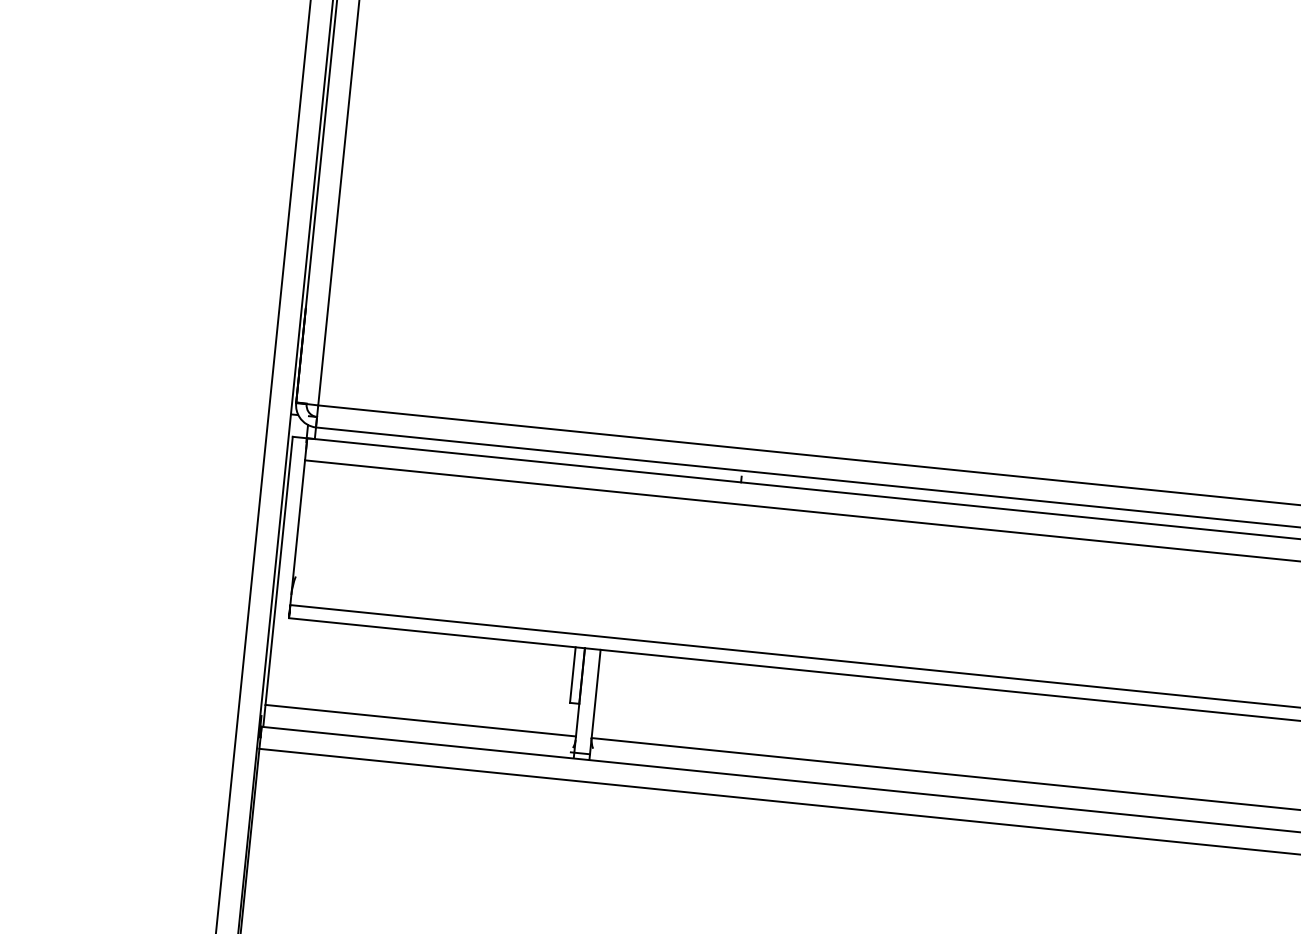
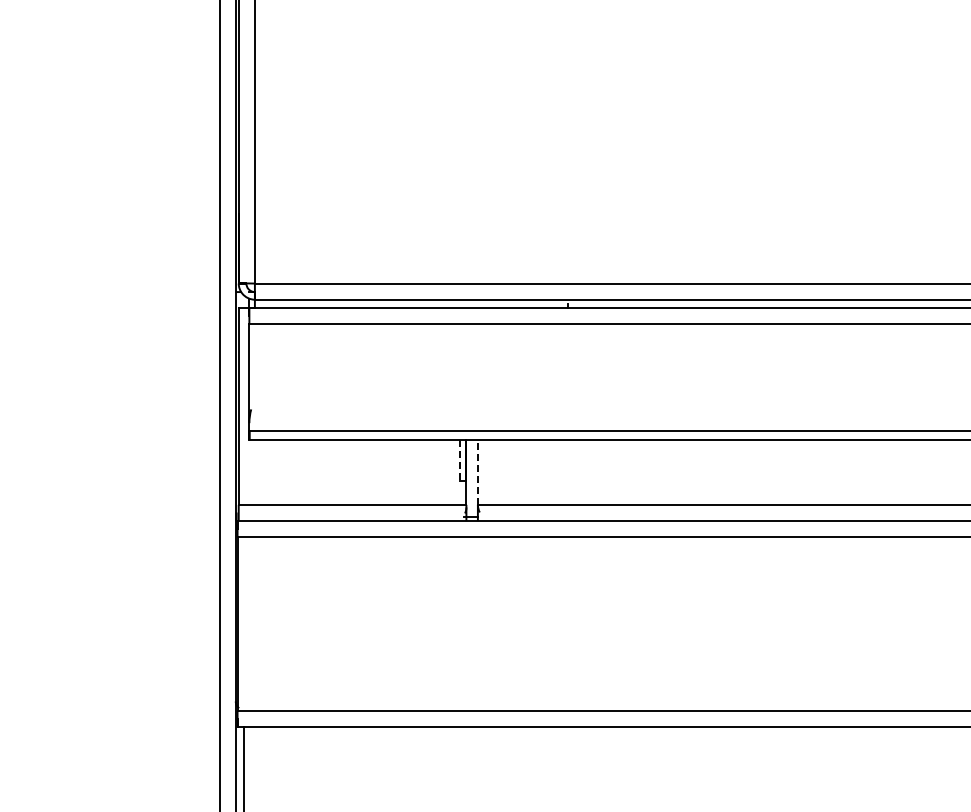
line: (572, 676) -> (459, 461), solid -> dashed
line: (595, 693) -> (477, 472), solid -> dashed

